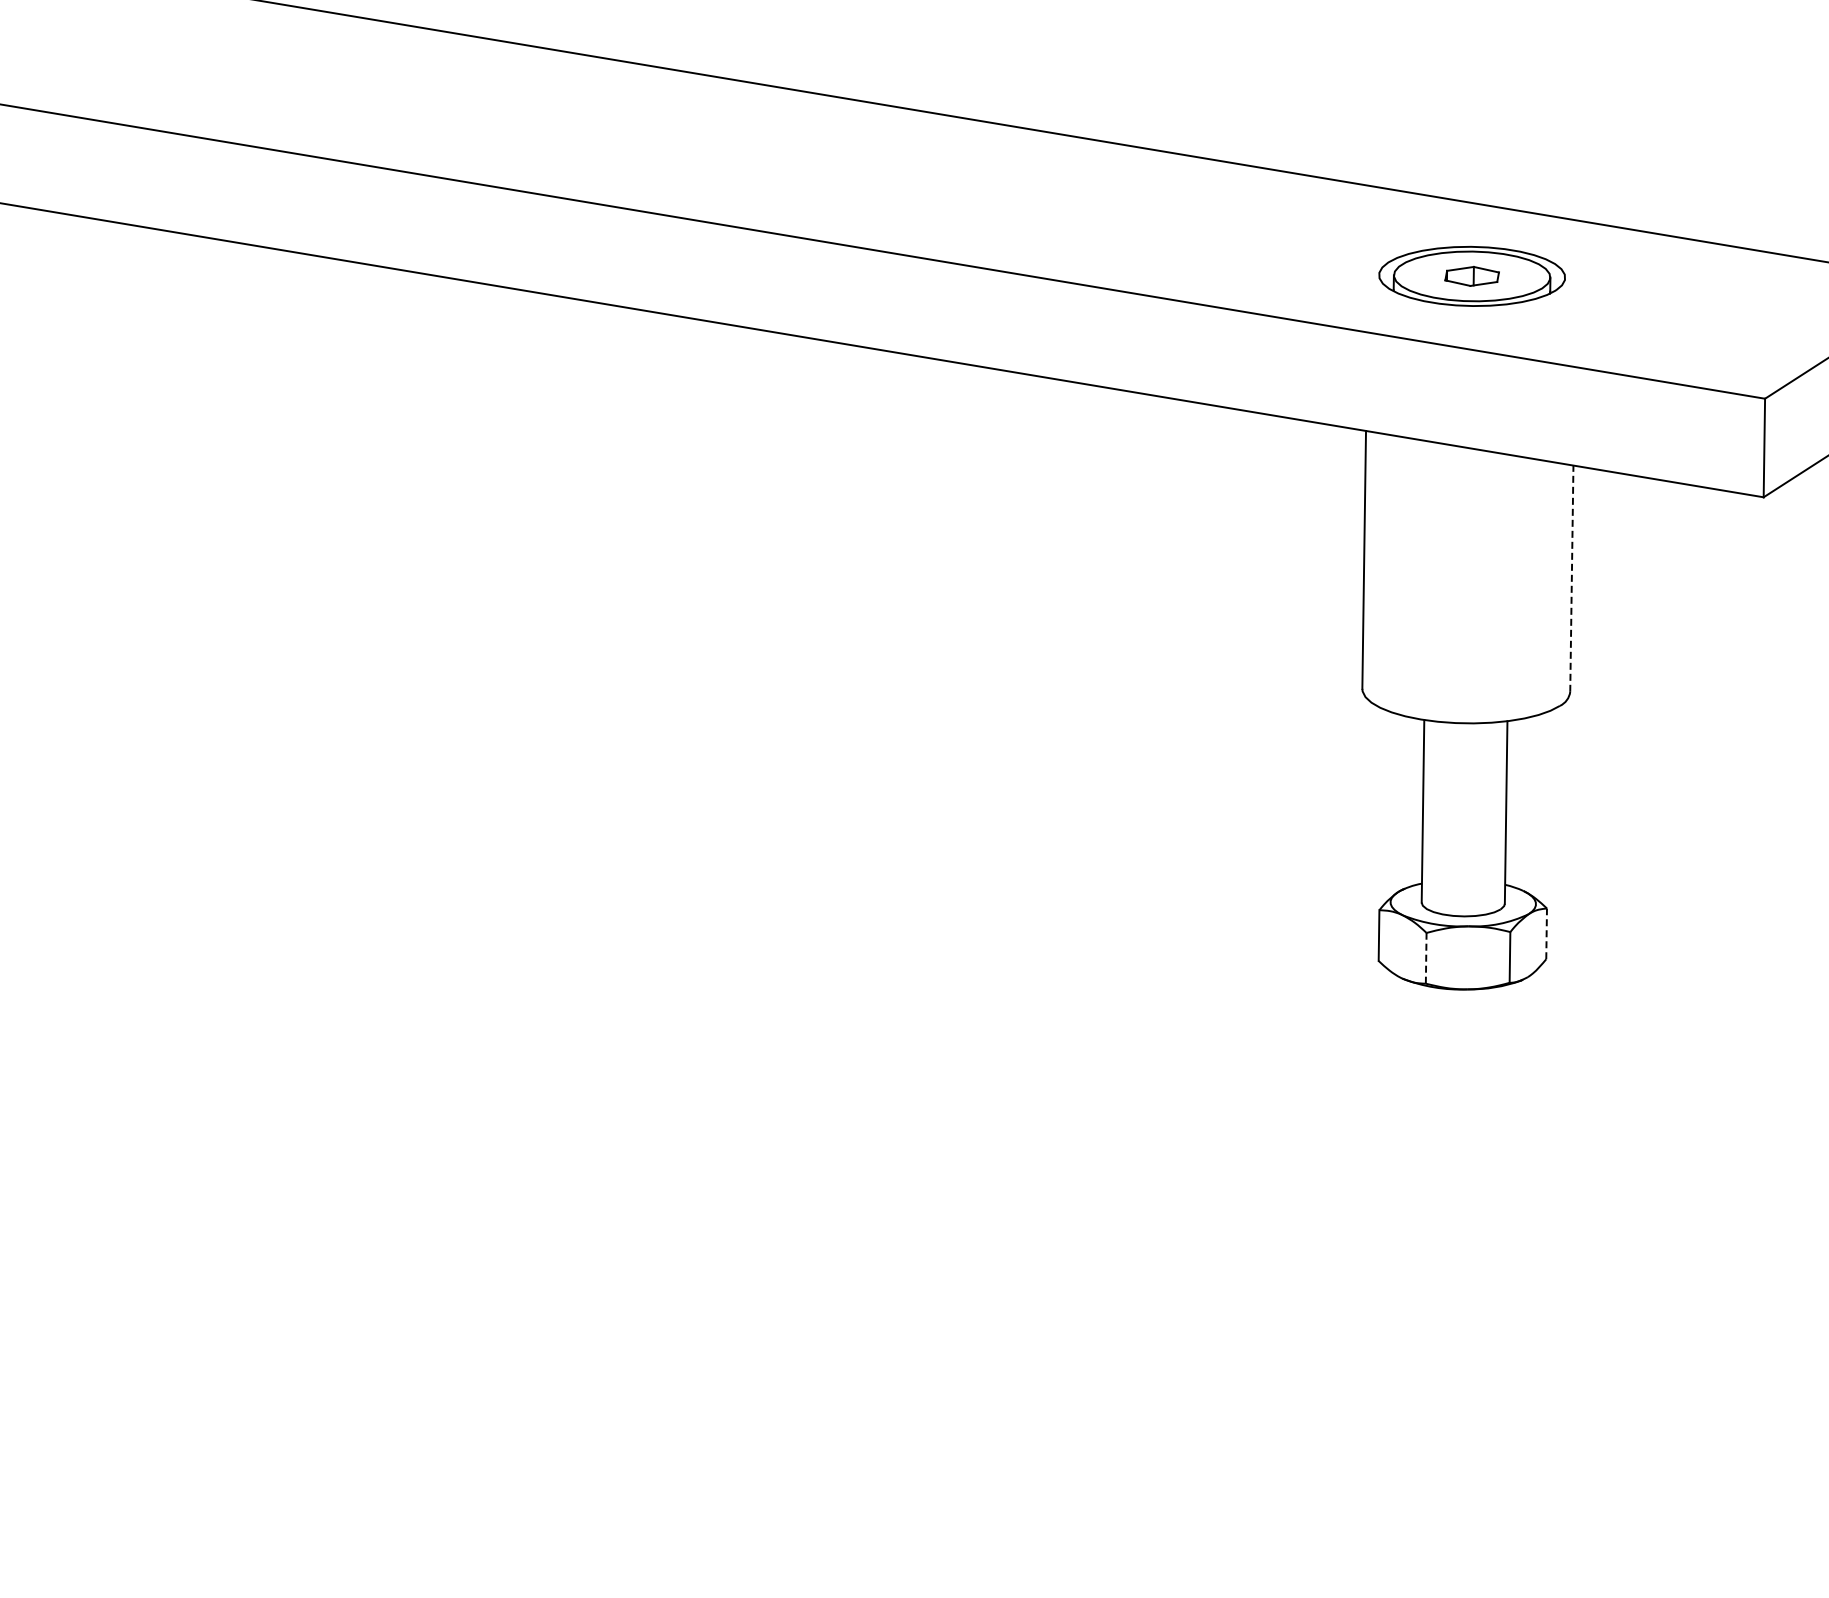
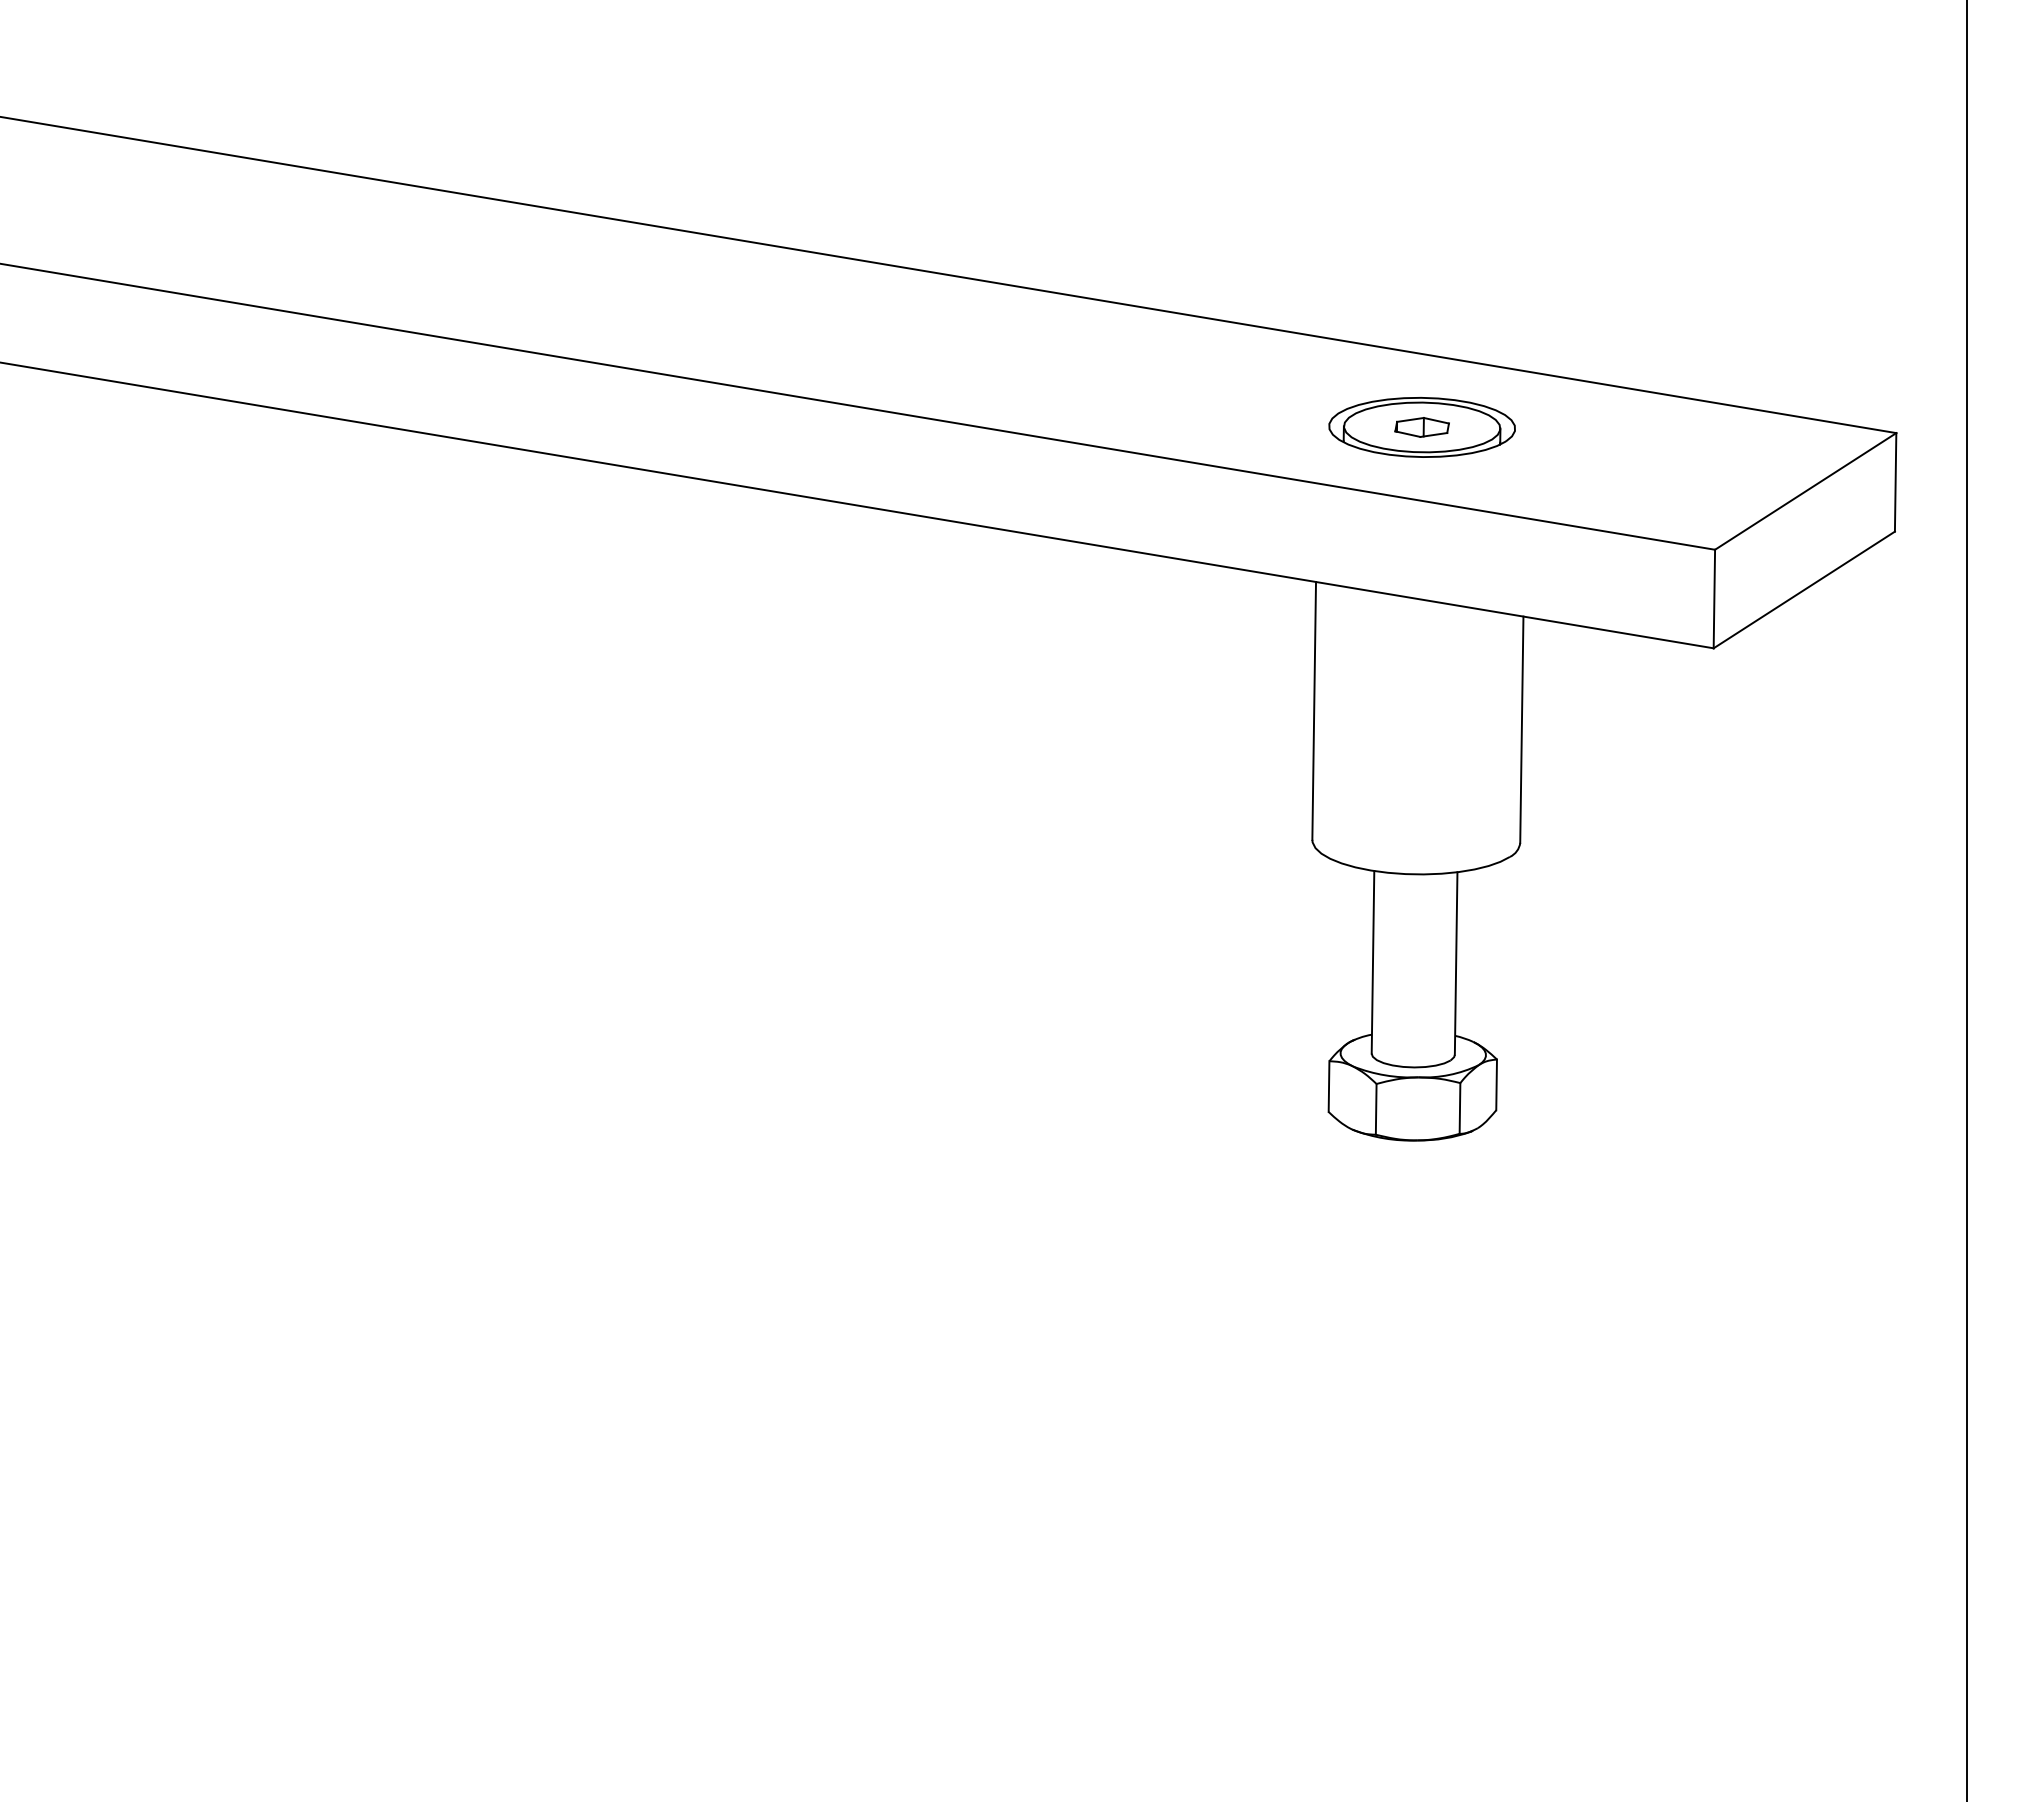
line: (1571, 578) -> (1521, 729), dashed -> solid
line: (1546, 933) -> (1496, 1084), dashed -> solid
line: (1426, 957) -> (1376, 1108), dashed -> solid

